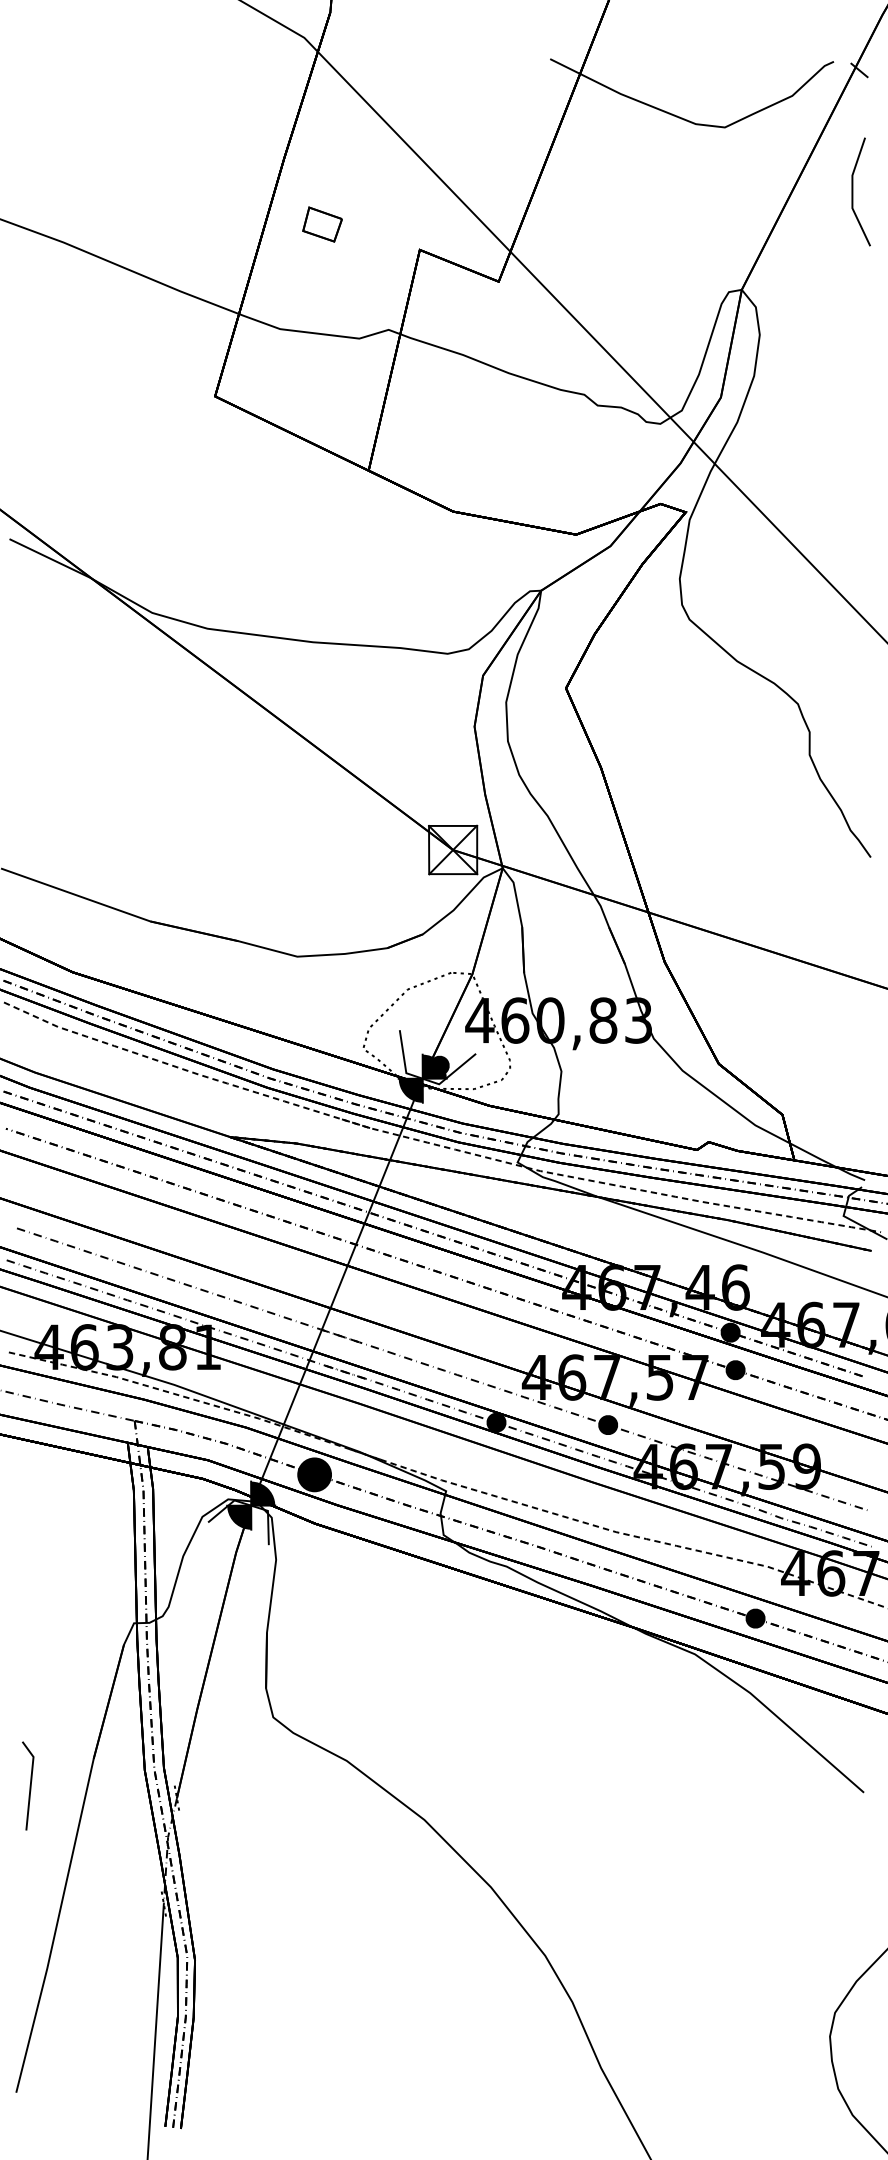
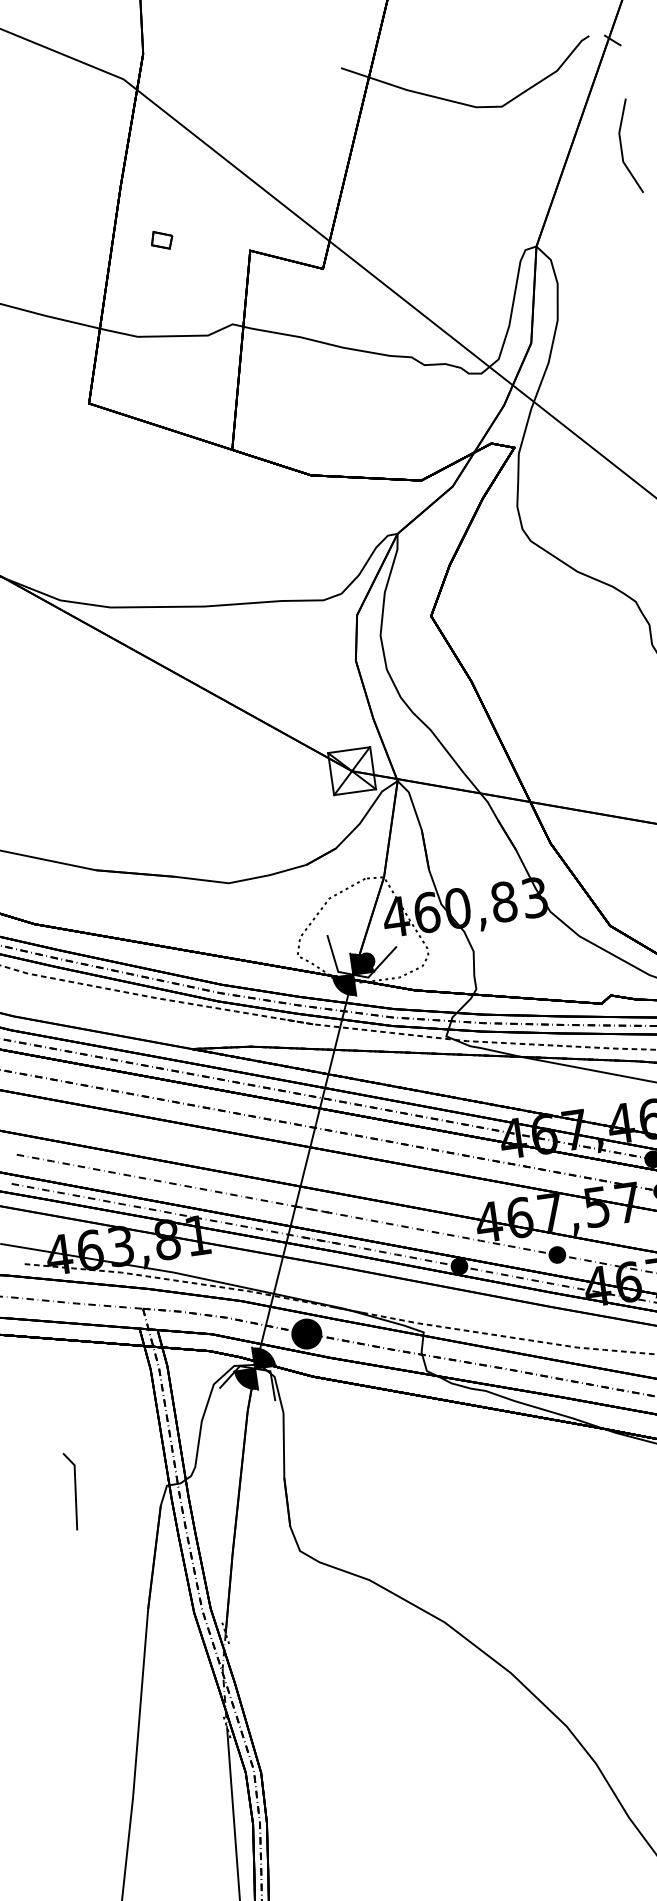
part: (322, 224) -> (162, 240), size x0.62
line: (29, 1785) -> (74, 1490), moved

